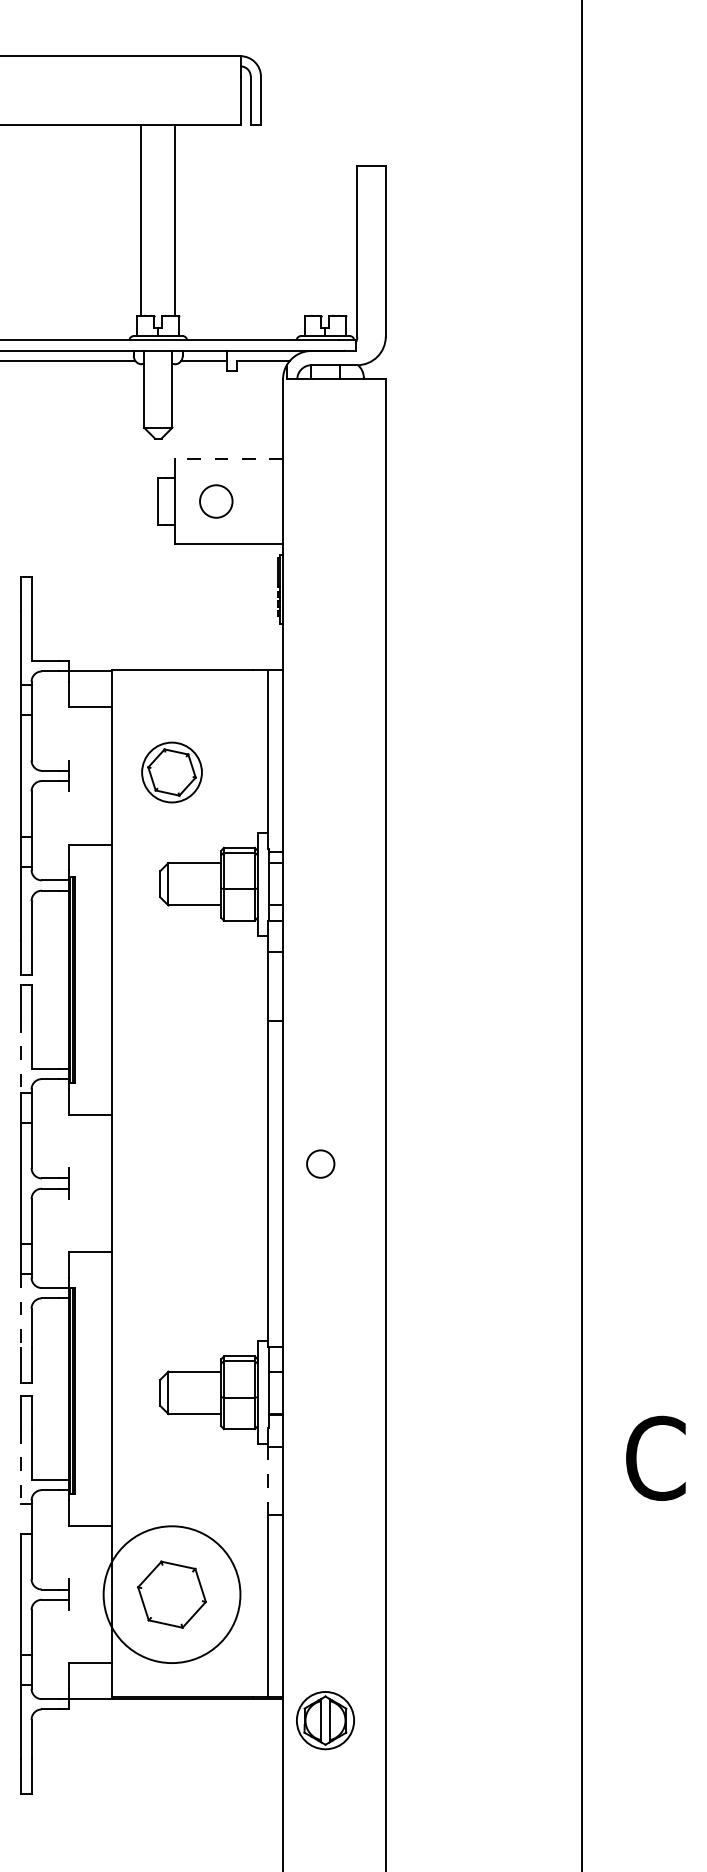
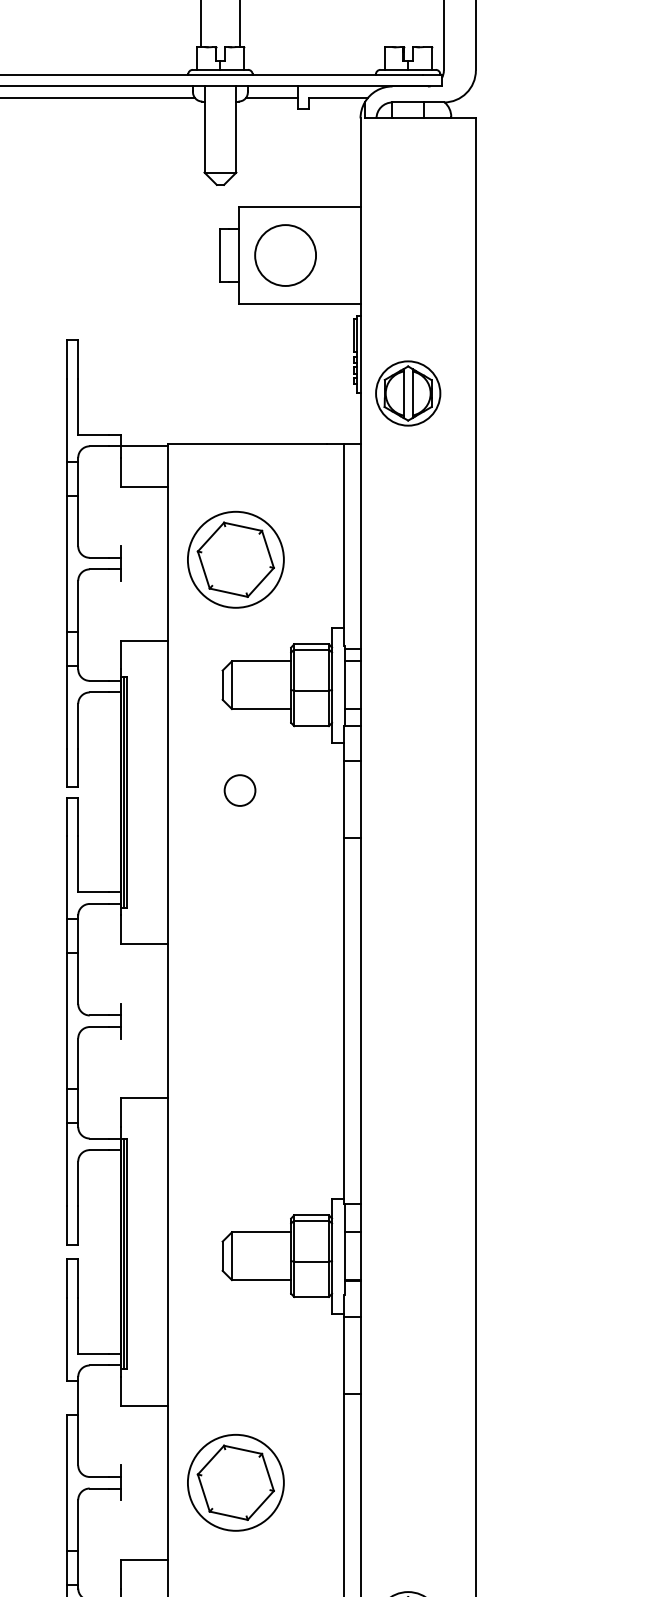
line: (229, 458) -> (300, 207), dashed -> solid
circle: (216, 501) -> (285, 255), size x1.67
part: (325, 623) -> (408, 392), added
part: (171, 772) -> (235, 559), size x1.43
line: (21, 1055) -> (66, 877), dashed -> solid
circle: (320, 1163) -> (239, 789), moved
line: (21, 1311) -> (66, 1164), dashed -> solid
line: (21, 1466) -> (66, 1338), dashed -> solid
line: (267, 1480) -> (343, 1354), dashed -> solid
circle: (171, 1594) -> (235, 1482), size x0.62

